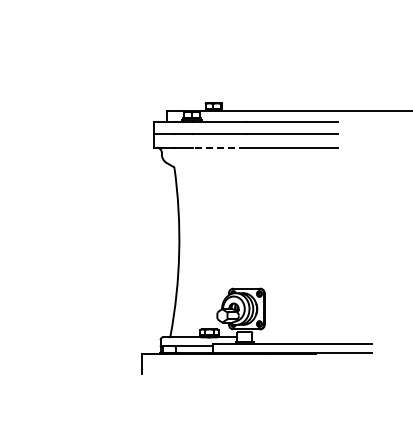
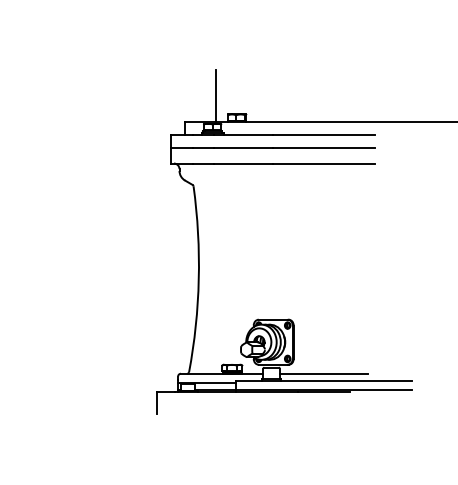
line: (194, 86) -> (215, 95), added
line: (219, 147) -> (243, 163), dashed -> solid
line: (291, 337) -> (323, 373), added

